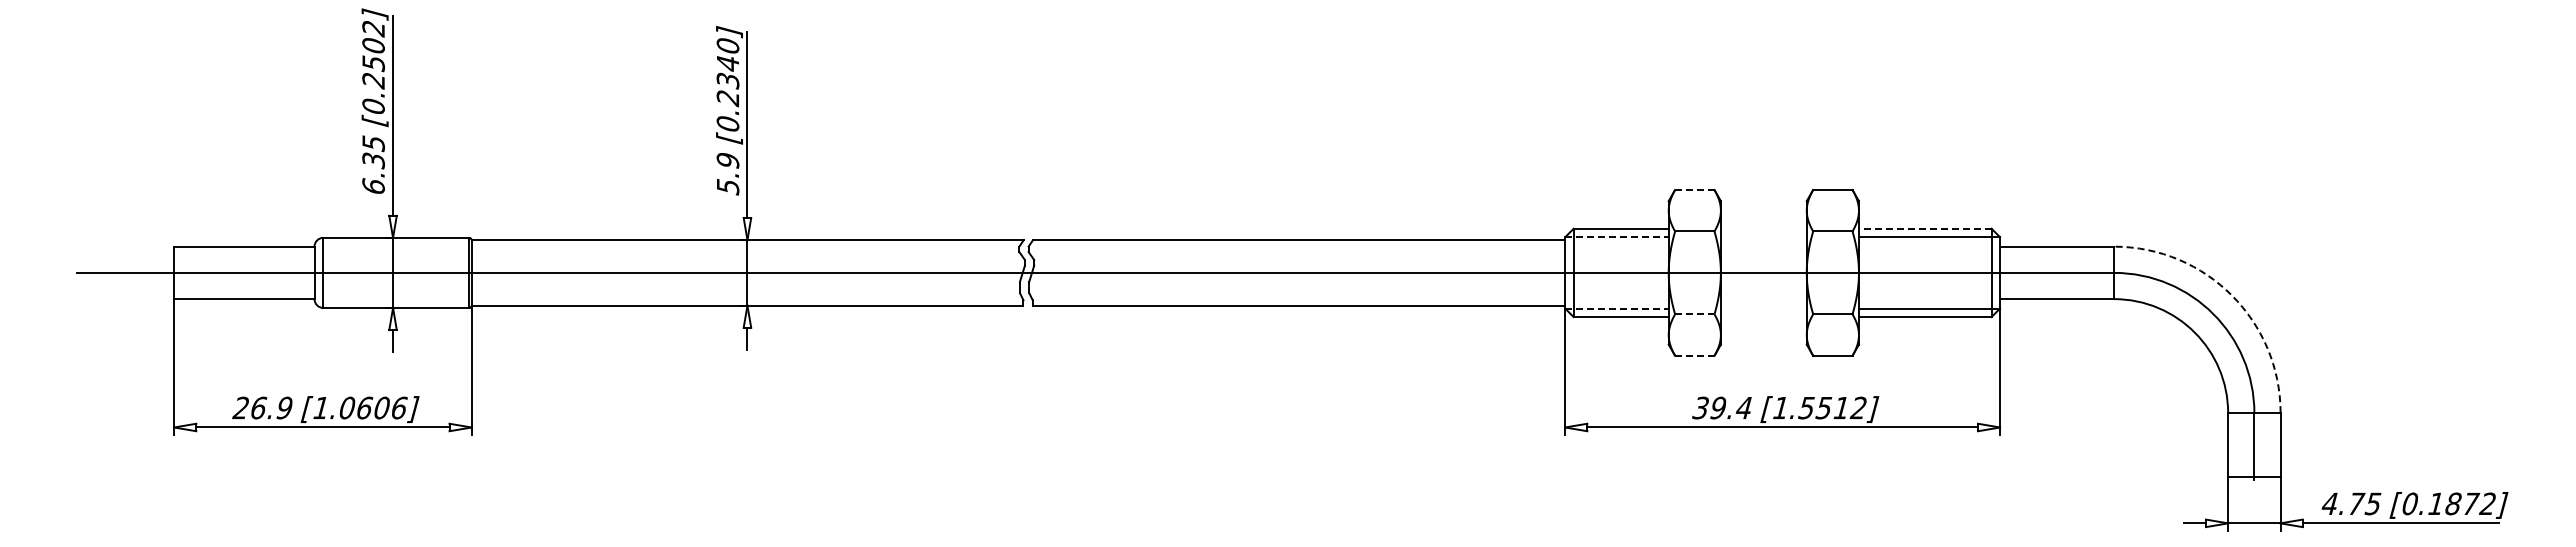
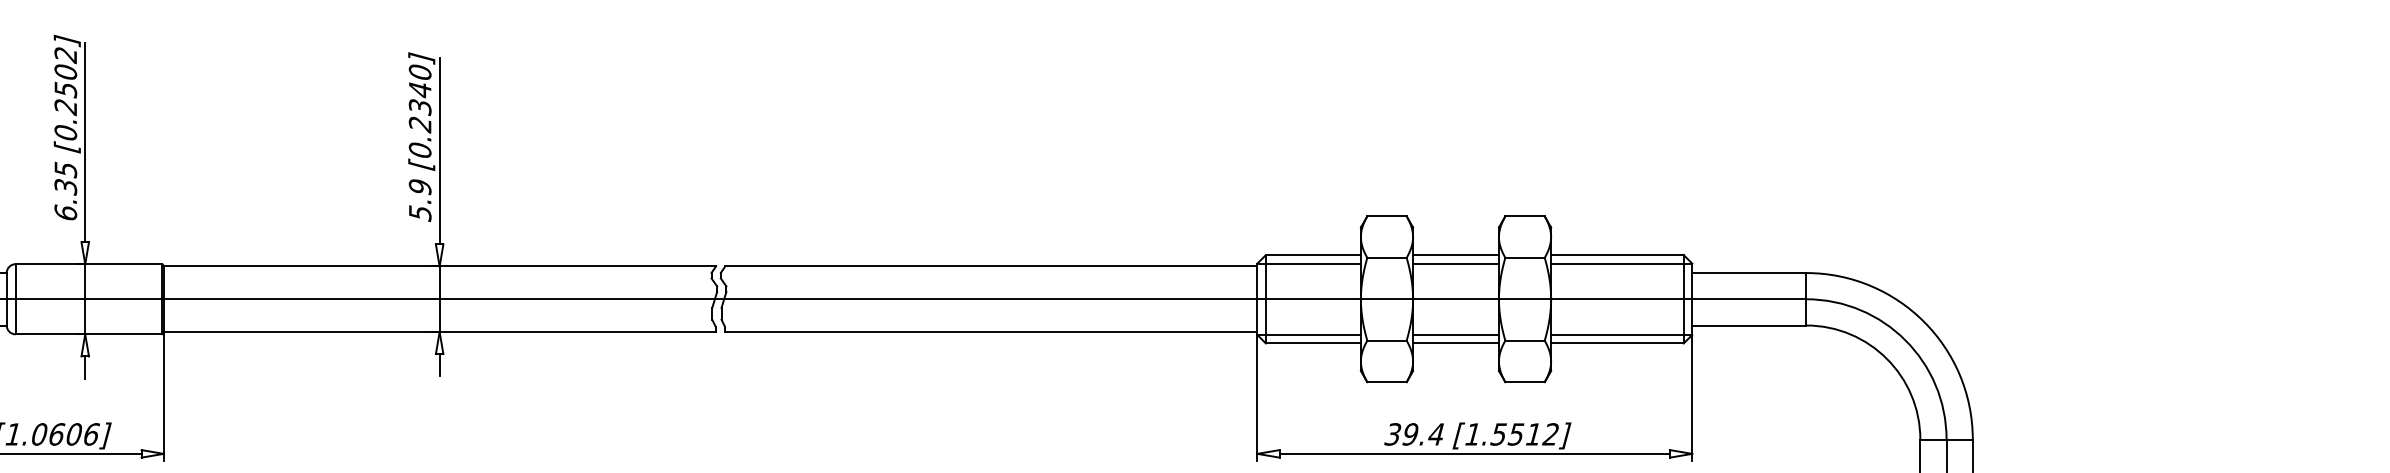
line: (1694, 190) -> (1386, 216), dashed -> solid
line: (1763, 228) -> (1455, 254), added
line: (1924, 228) -> (1616, 254), dashed -> solid
line: (1616, 237) -> (1308, 263), dashed -> solid
line: (1763, 237) -> (1455, 263), added
arc: (2231, 295) -> (1923, 321), dashed -> solid
line: (1616, 308) -> (1308, 334), dashed -> solid
line: (1763, 308) -> (1455, 334), added
line: (1694, 314) -> (1386, 340), dashed -> solid
line: (1763, 317) -> (1455, 343), added
line: (1694, 355) -> (1386, 381), dashed -> solid

